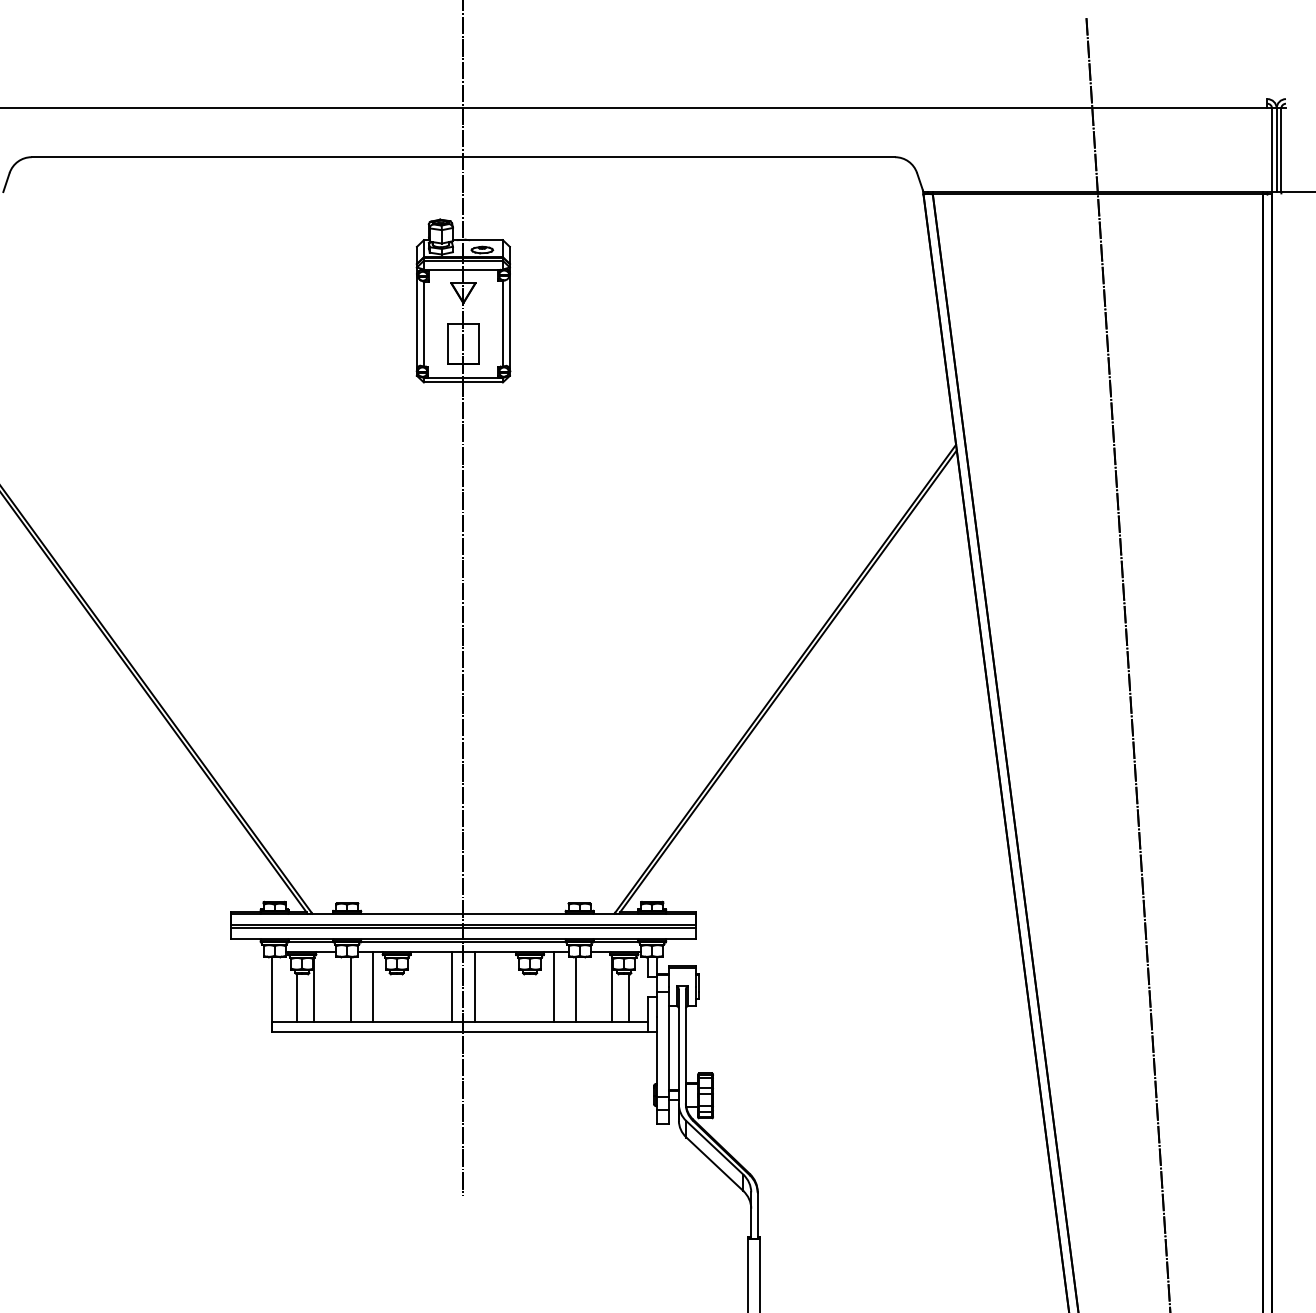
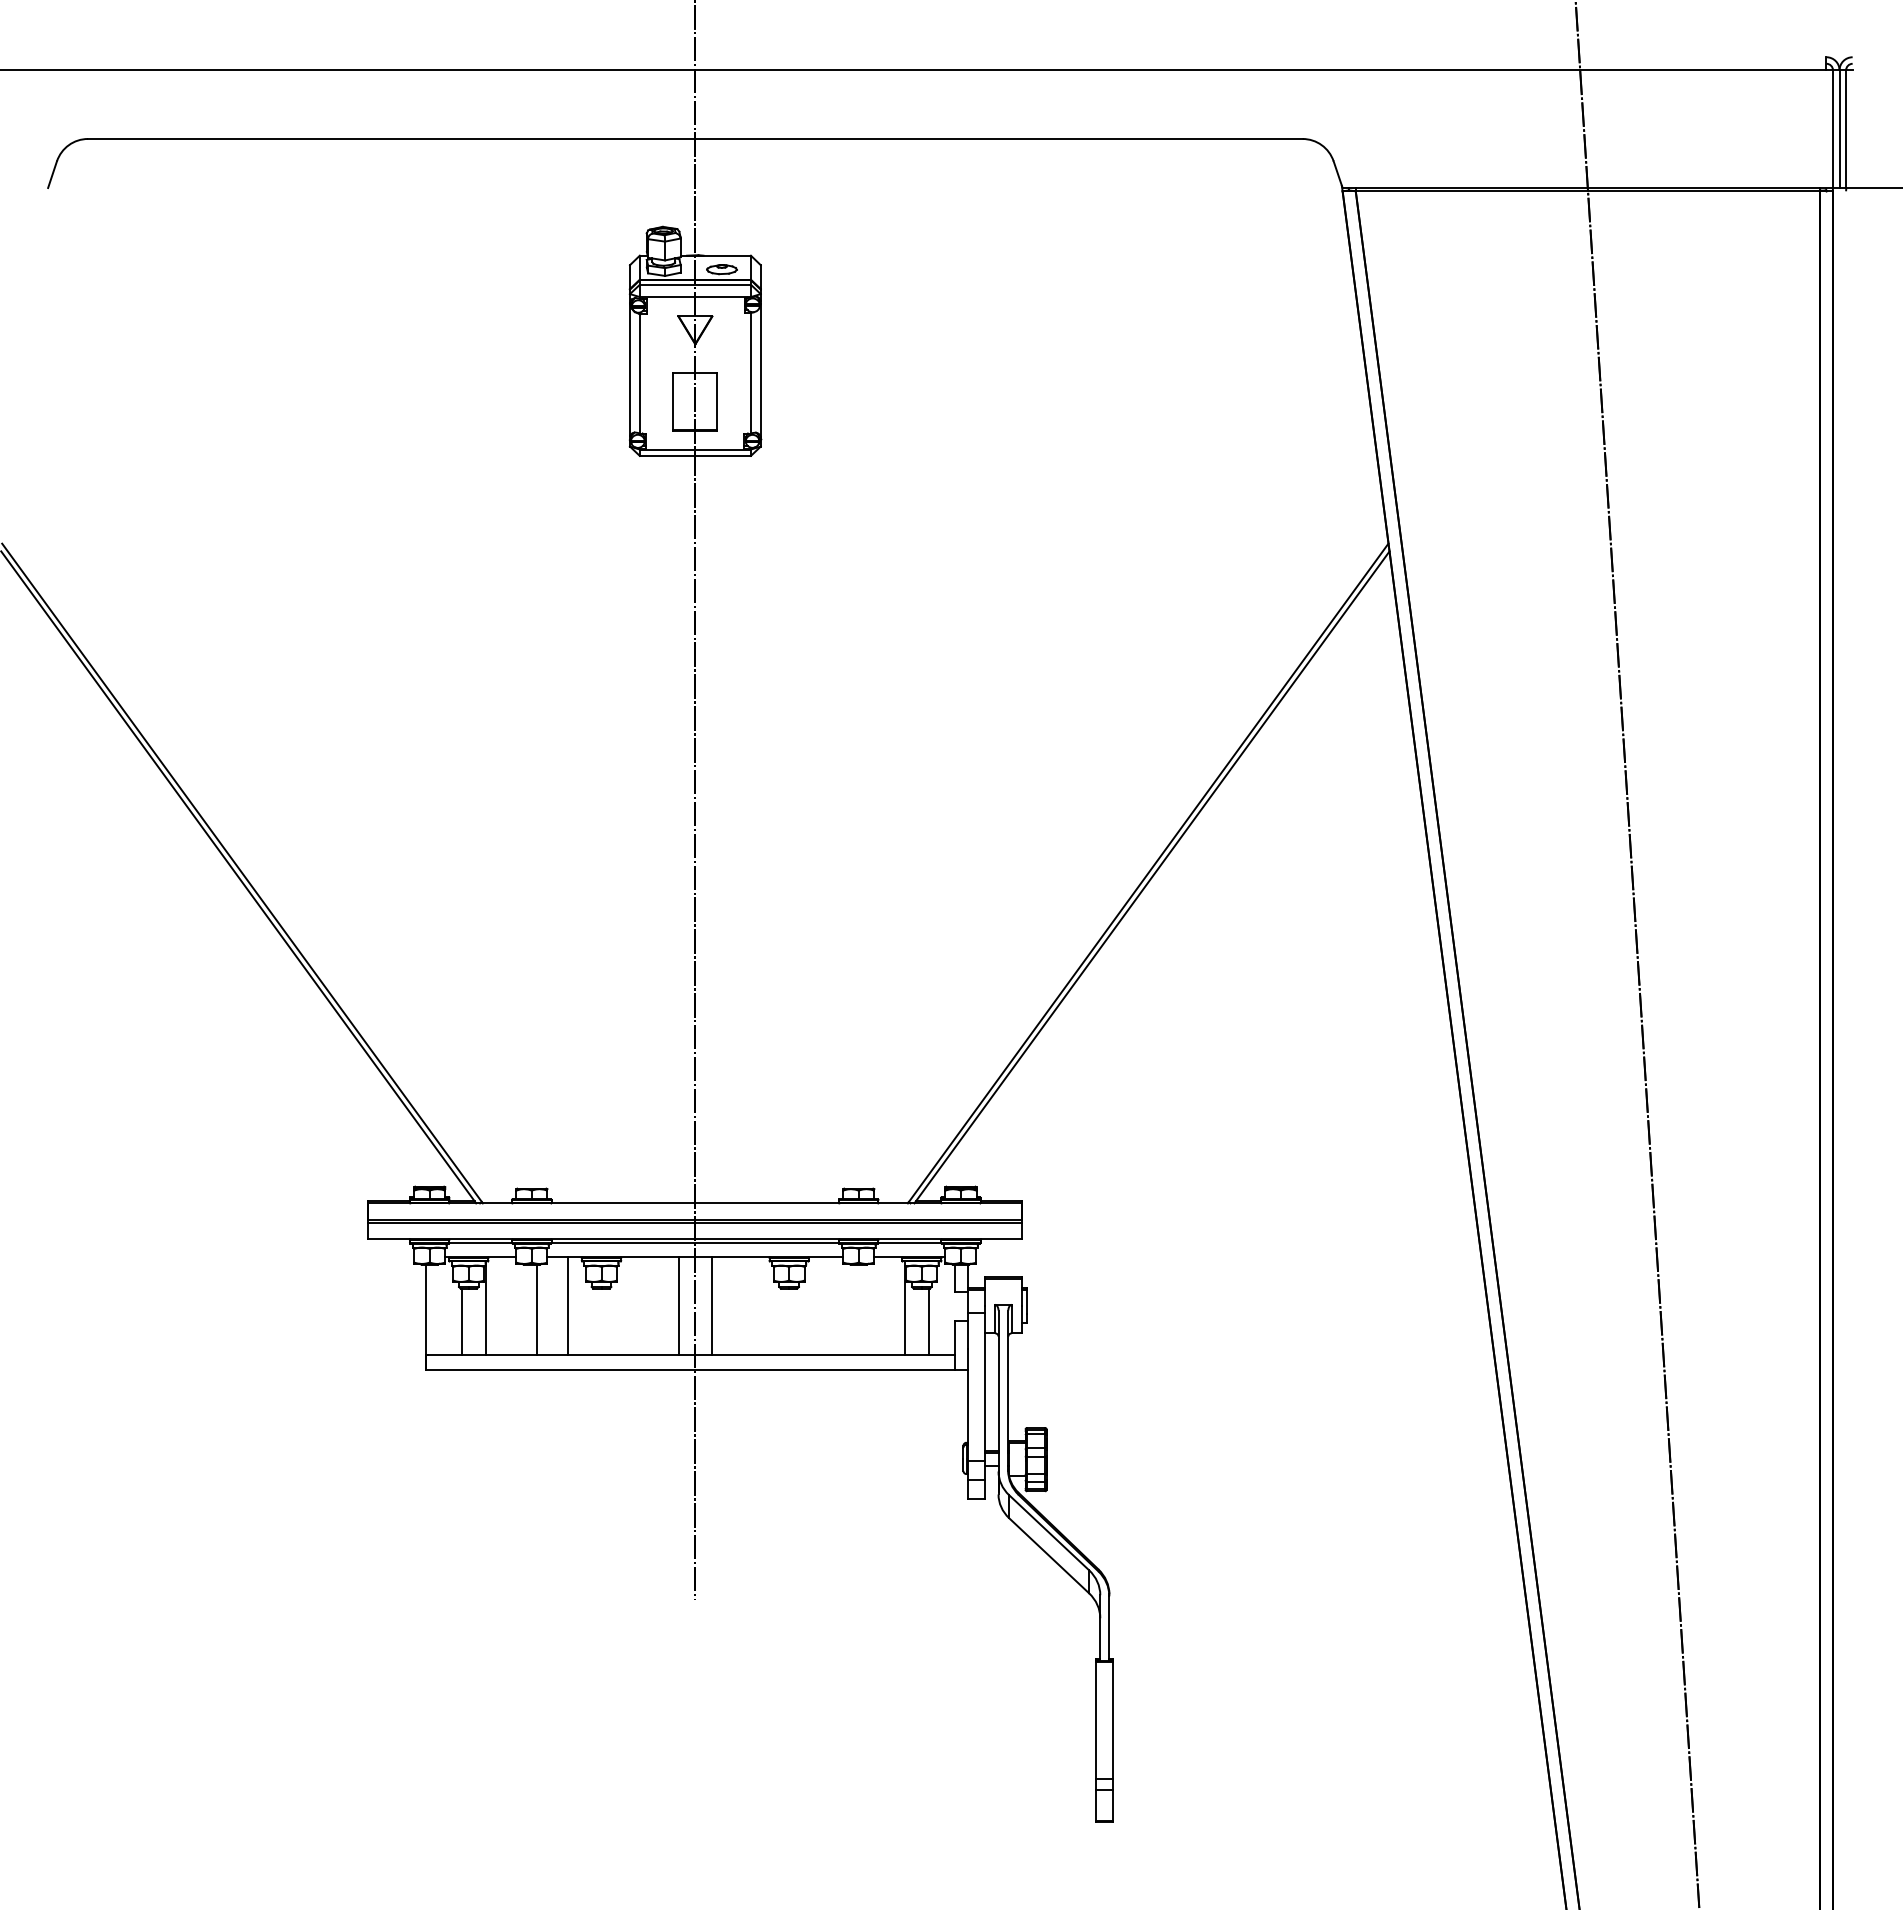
line: (553, 987) -> (822, 1306), removed
line: (575, 989) -> (853, 1309), removed

